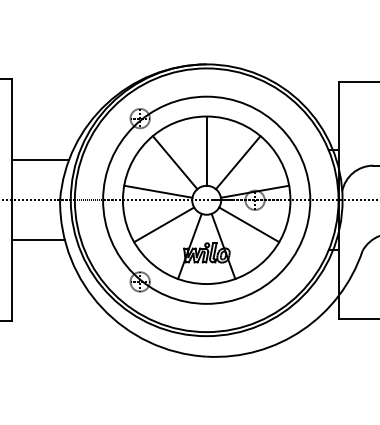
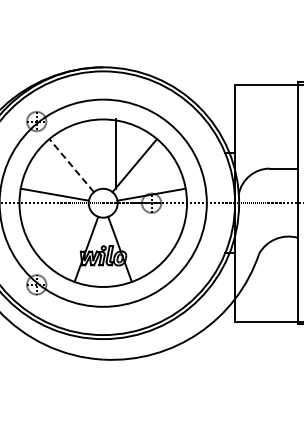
line: (206, 150) -> (116, 153), moved
line: (175, 162) -> (72, 165), solid -> dashed
line: (164, 224) -> (61, 227), removed
line: (249, 224) -> (146, 227), removed

